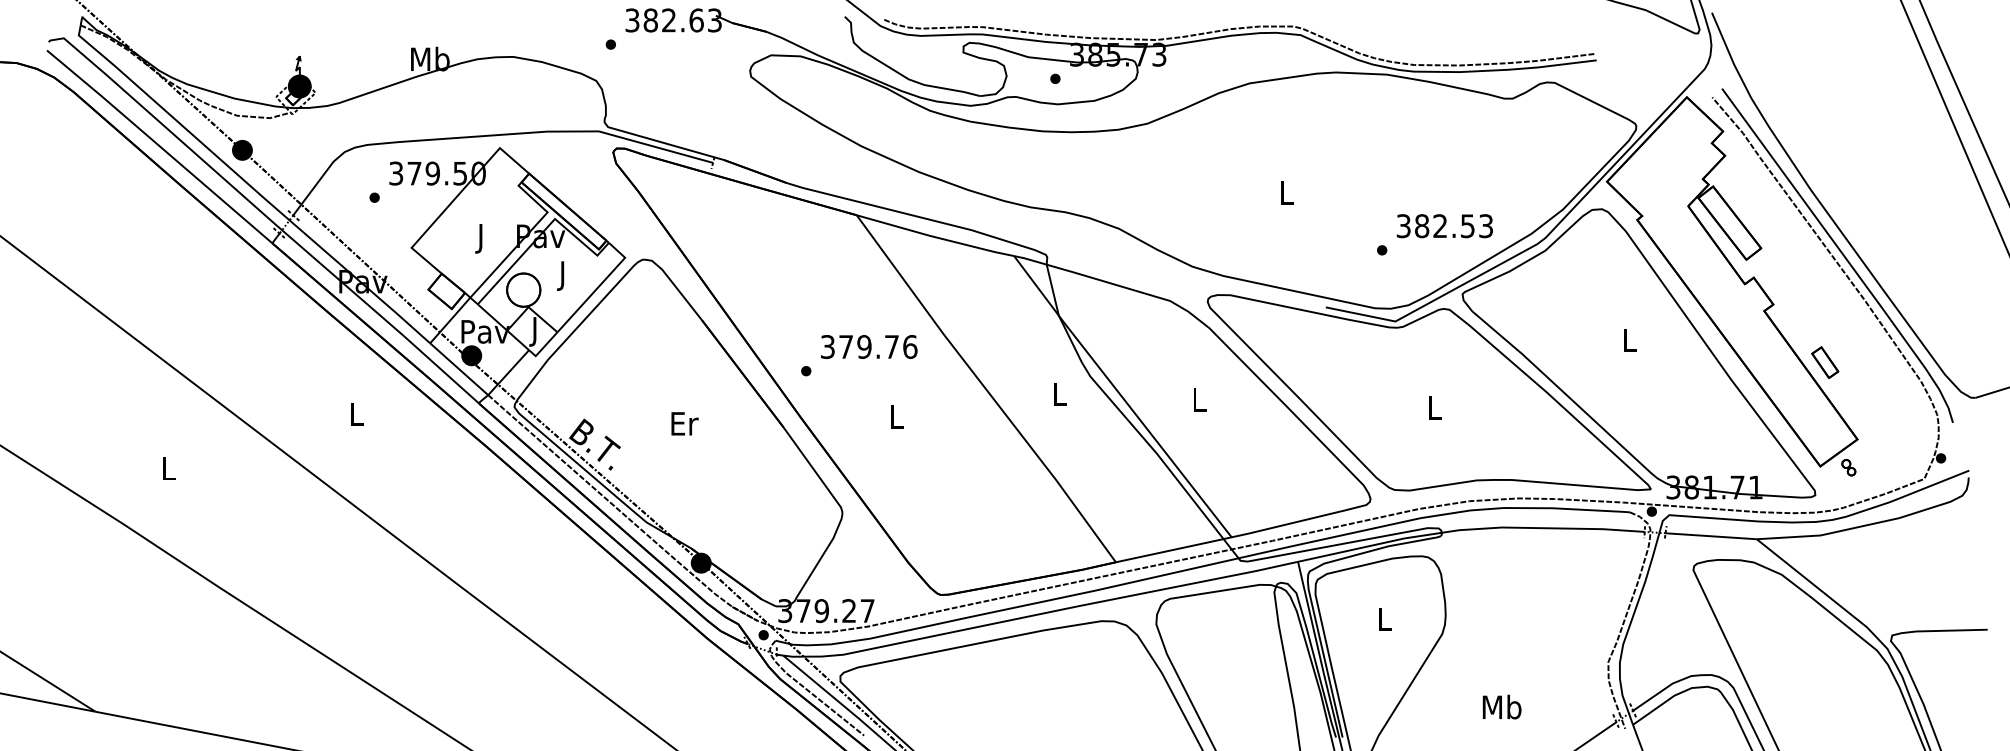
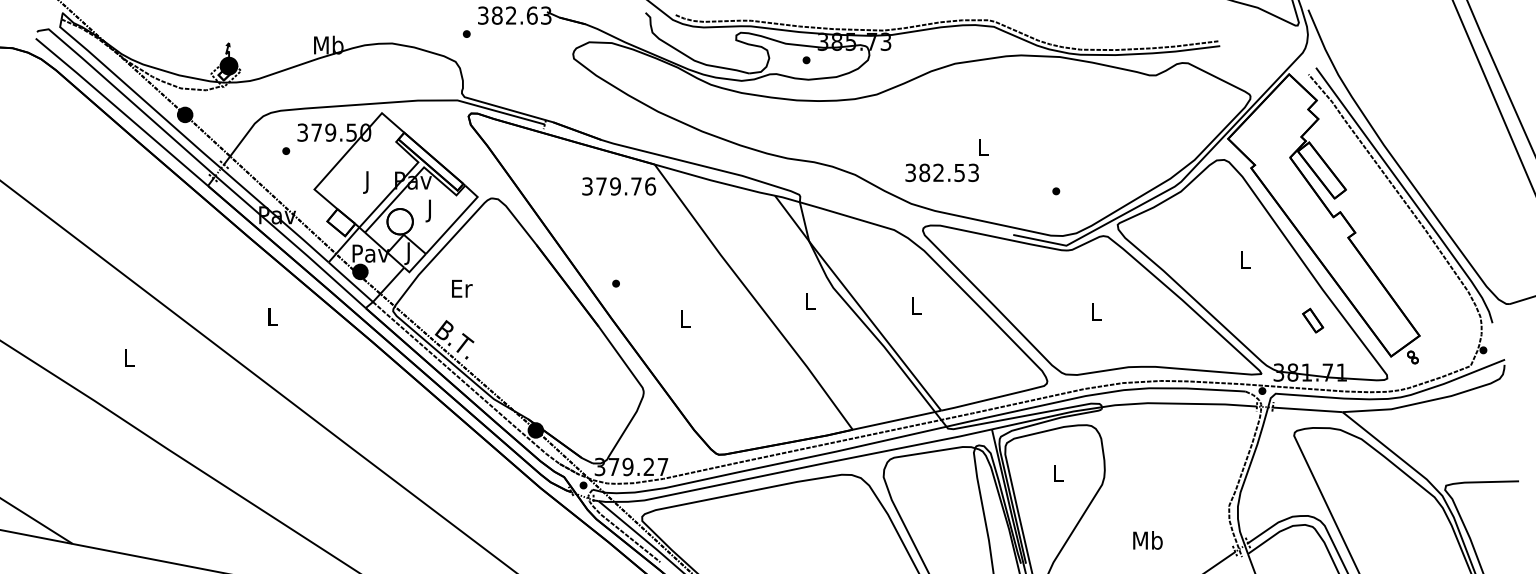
text: (1444, 226) -> (941, 173), moved
text: (869, 346) -> (619, 186), moved
part: (1825, 362) -> (1313, 320), moved
text: (684, 423) -> (461, 288), moved

